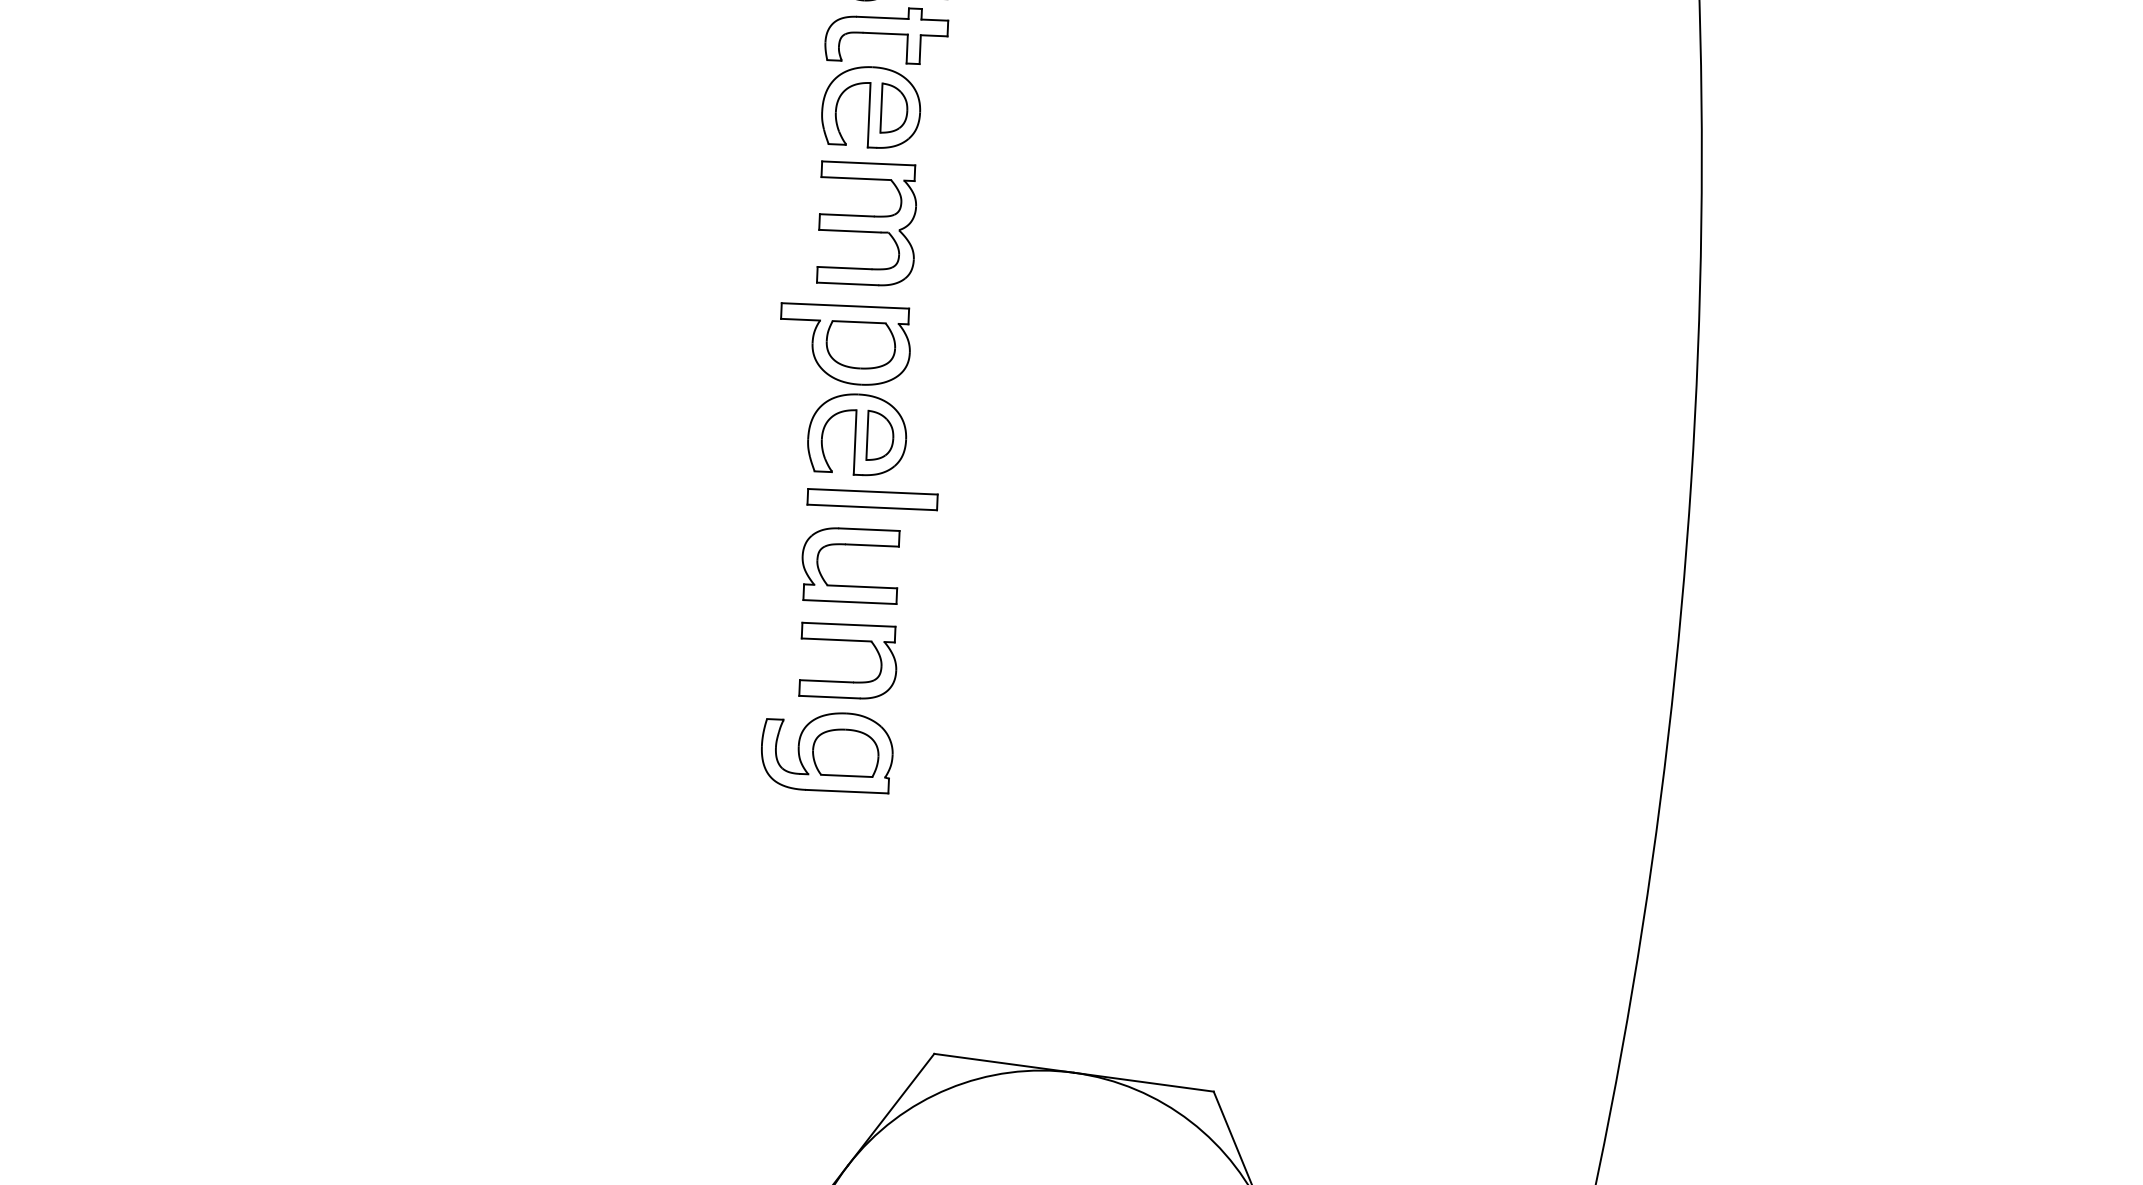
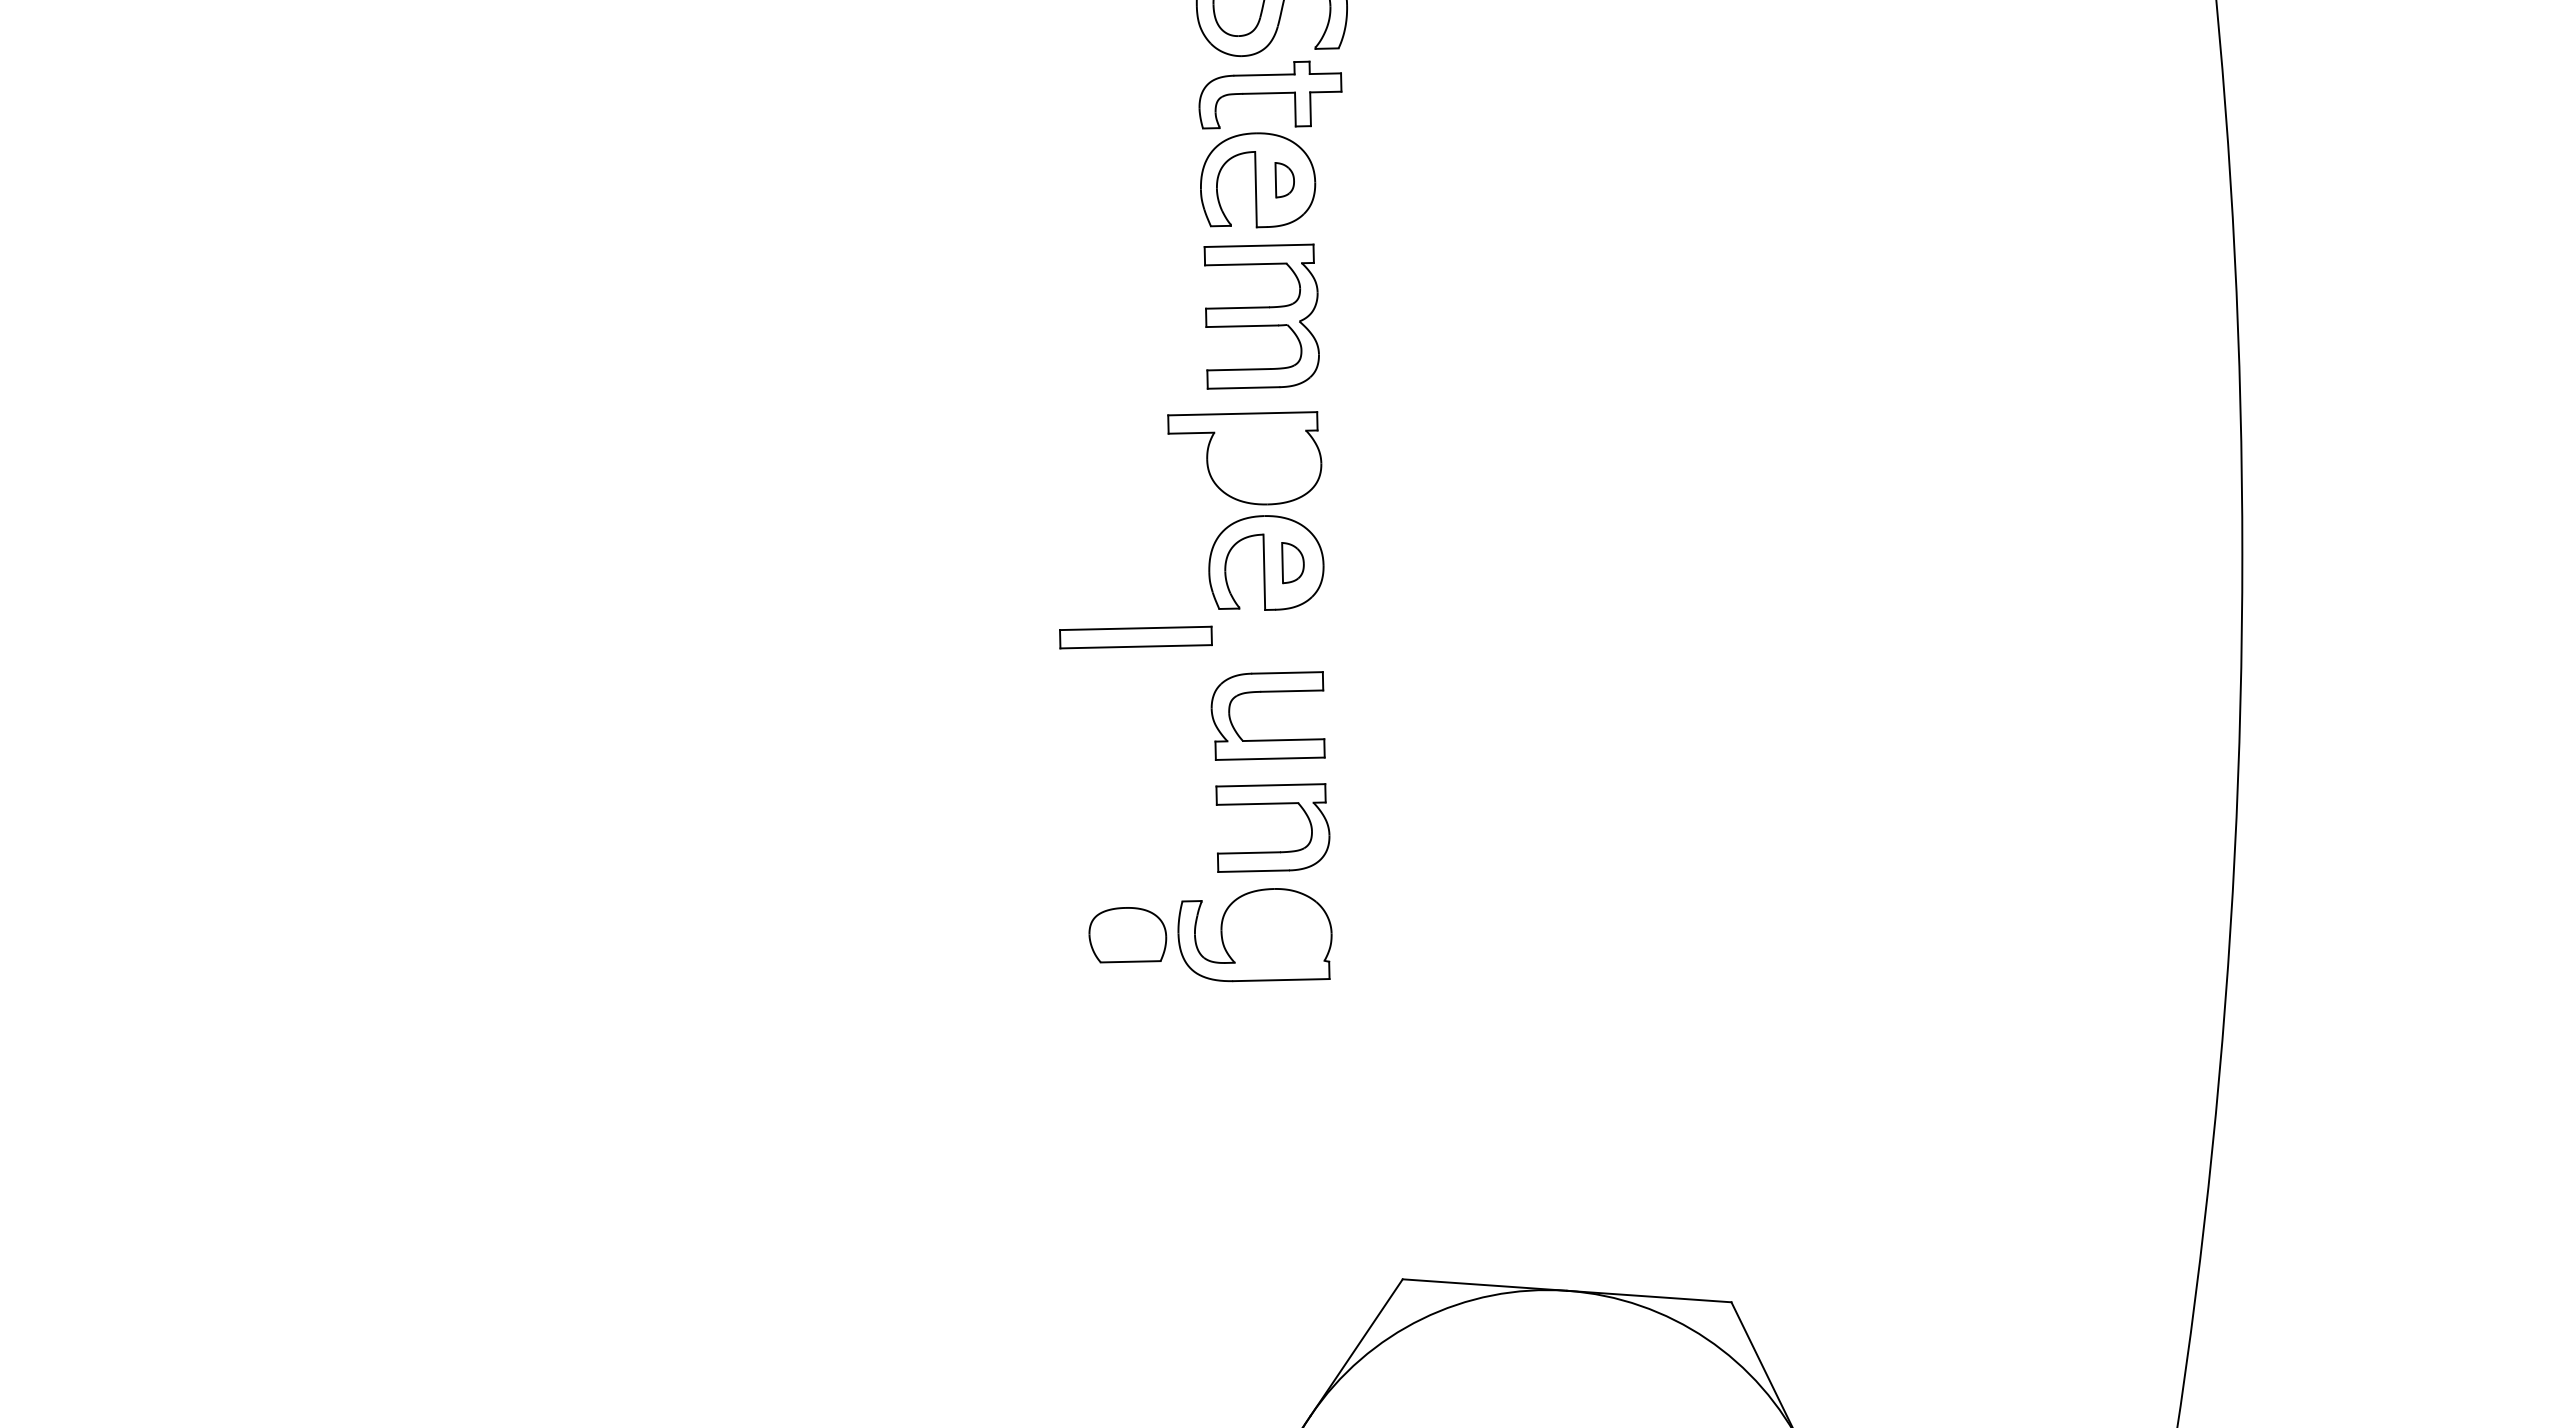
part: (894, 108) -> (1284, 179), size x0.6
part: (860, 345) -> (1263, 458), removed
part: (879, 435) -> (1292, 562), size x0.7
part: (872, 499) -> (1135, 637), moved
part: (845, 753) -> (1127, 935), moved

